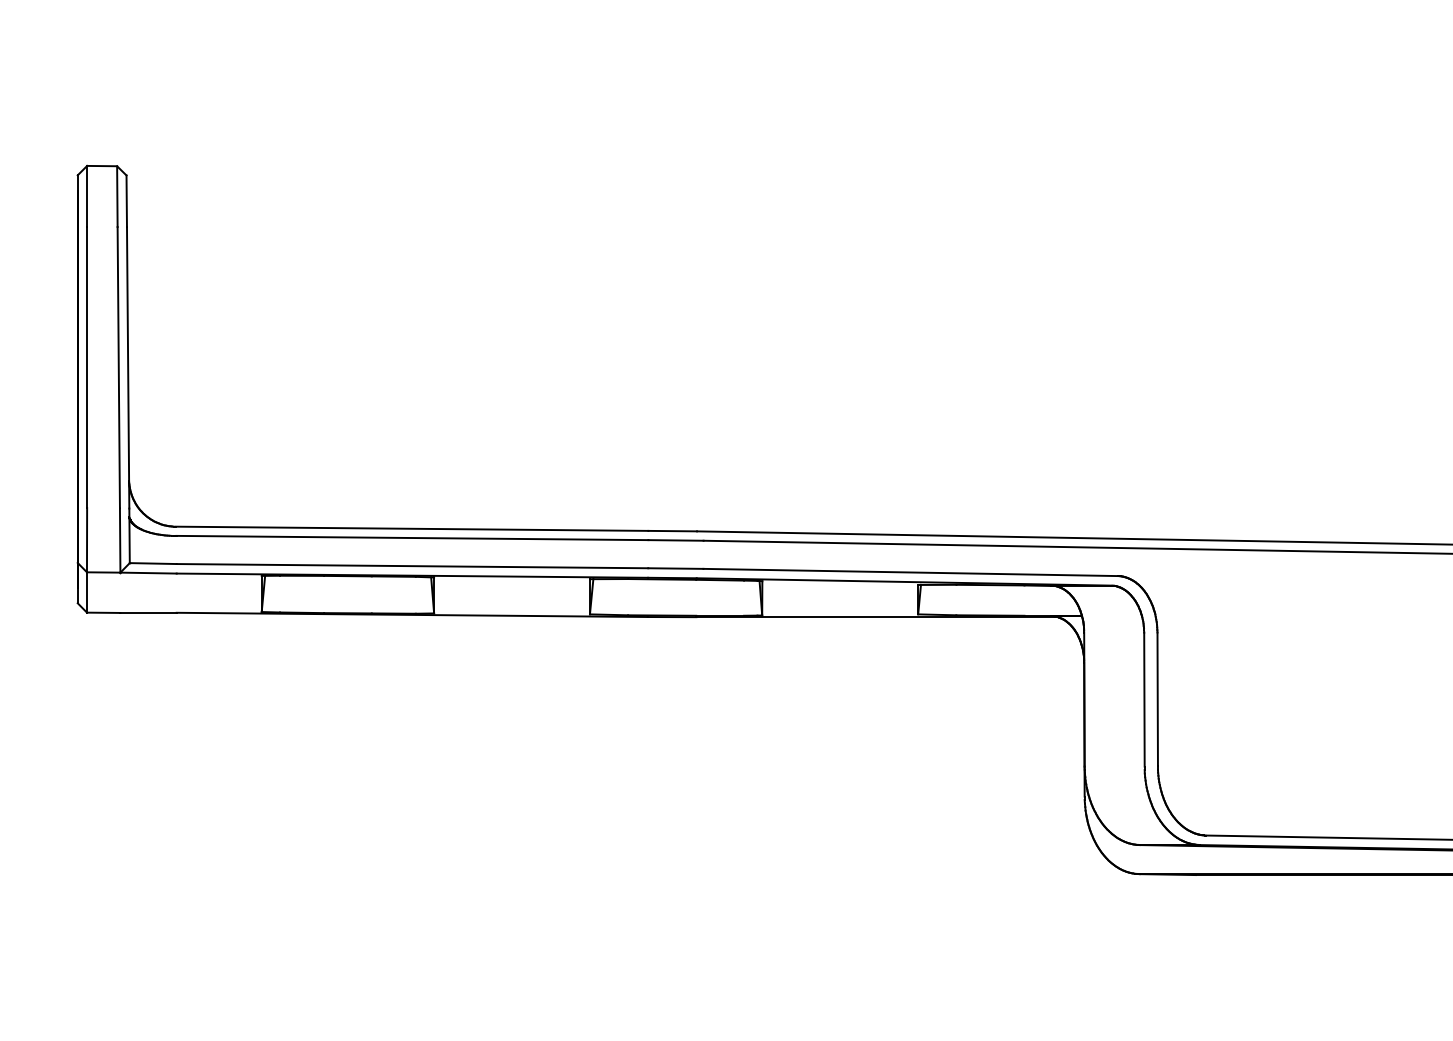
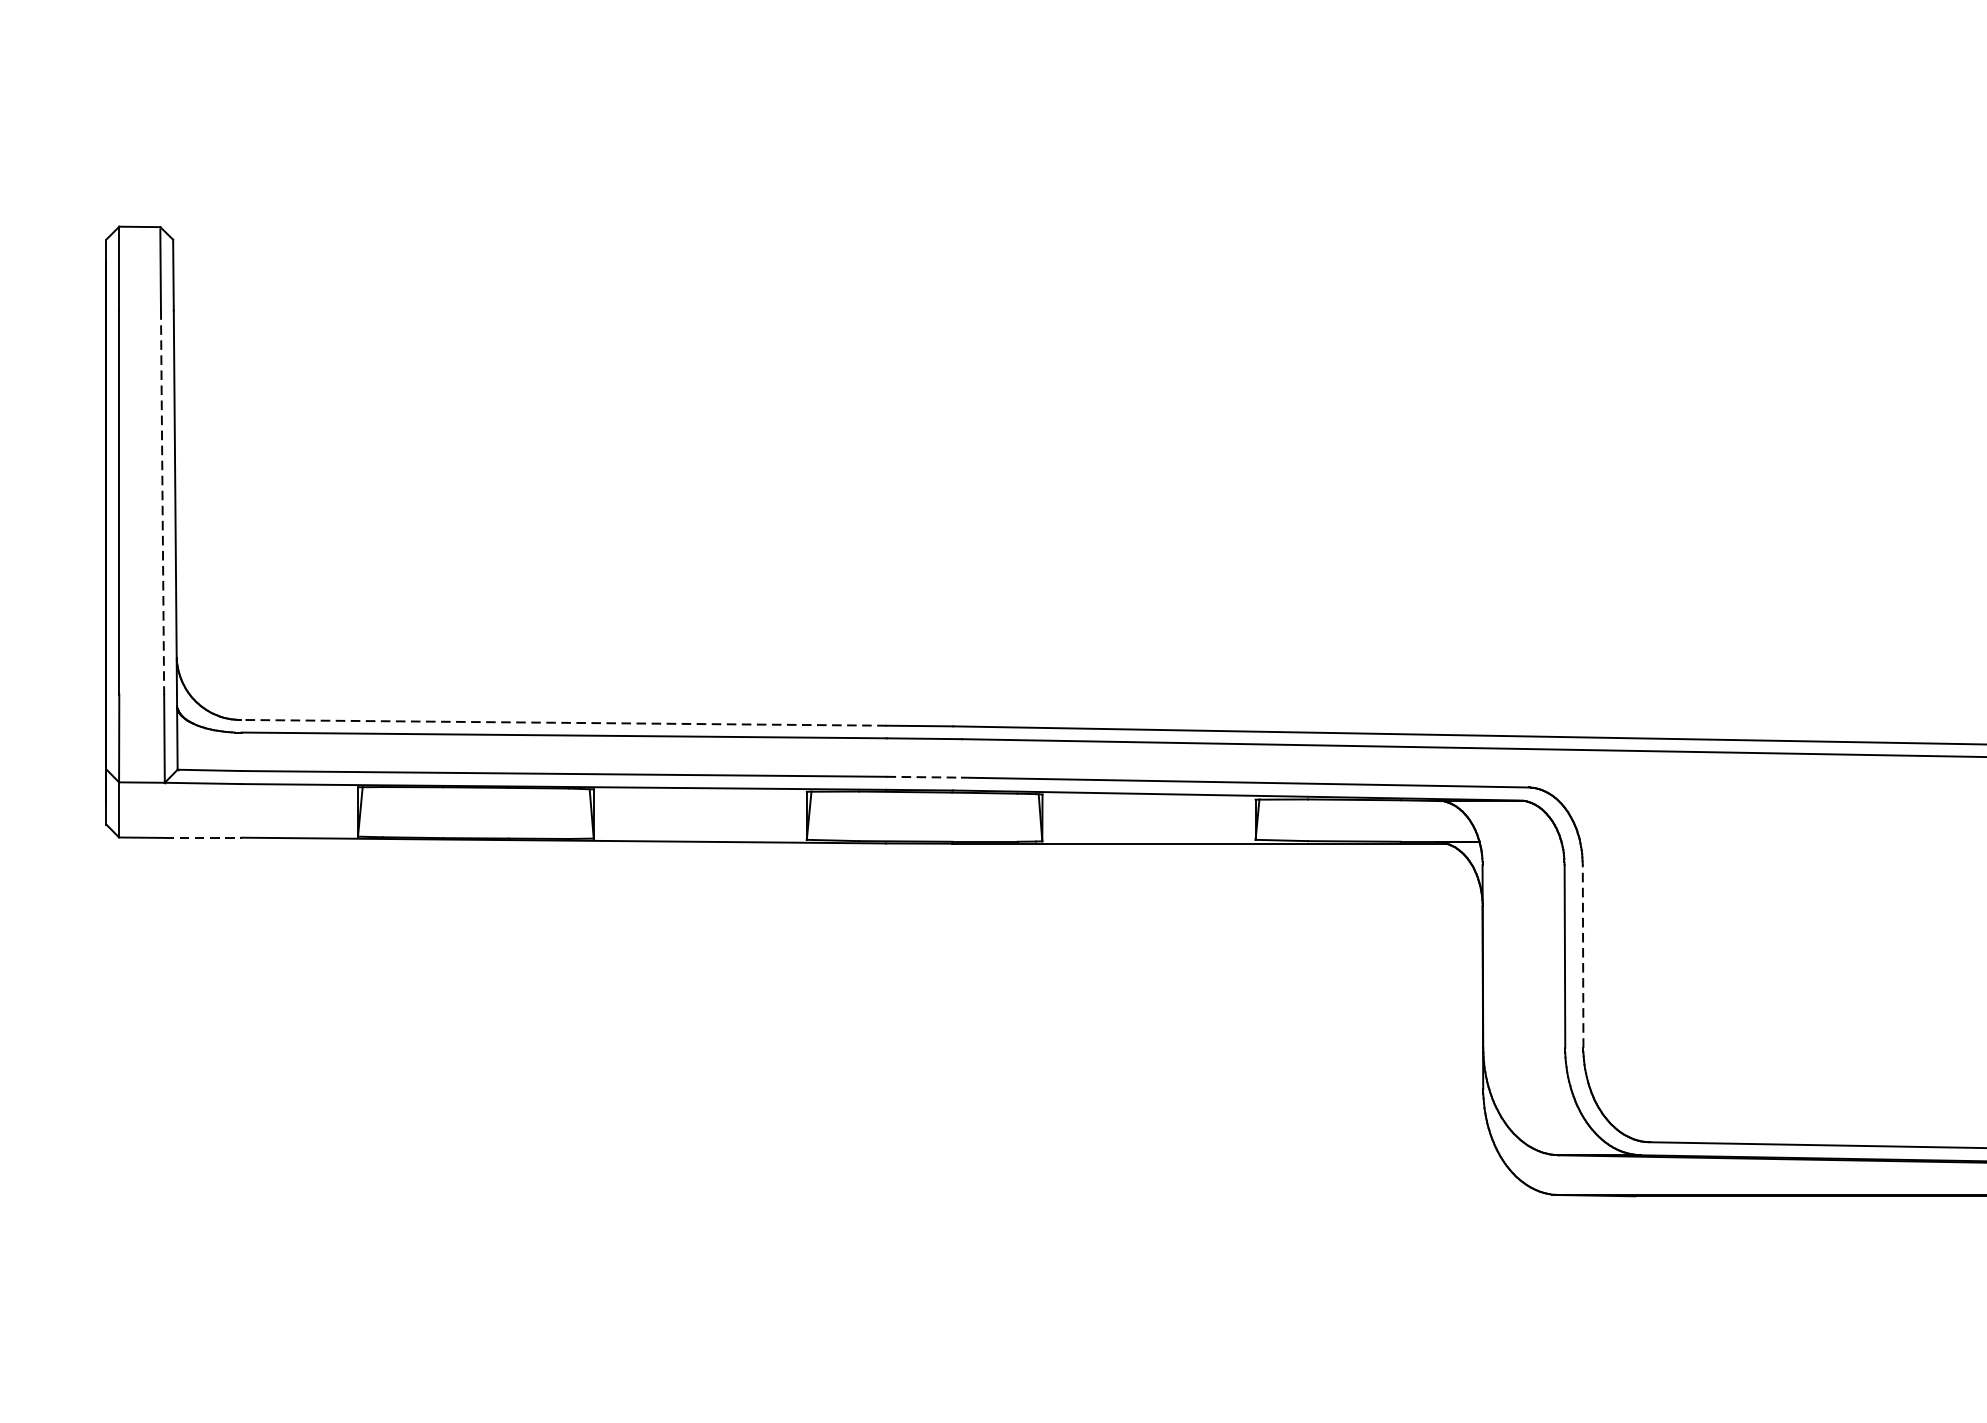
line: (118, 367) -> (162, 502), solid -> dashed
line: (411, 528) -> (562, 722), solid -> dashed
line: (675, 568) -> (923, 777), solid -> dashed
line: (149, 612) -> (204, 837), solid -> dashed
line: (1157, 699) -> (1582, 956), solid -> dashed

